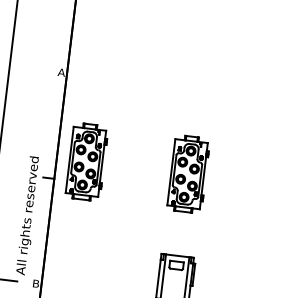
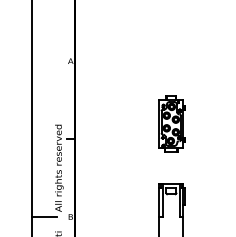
part: (86, 161) -> (96, 123), removed

